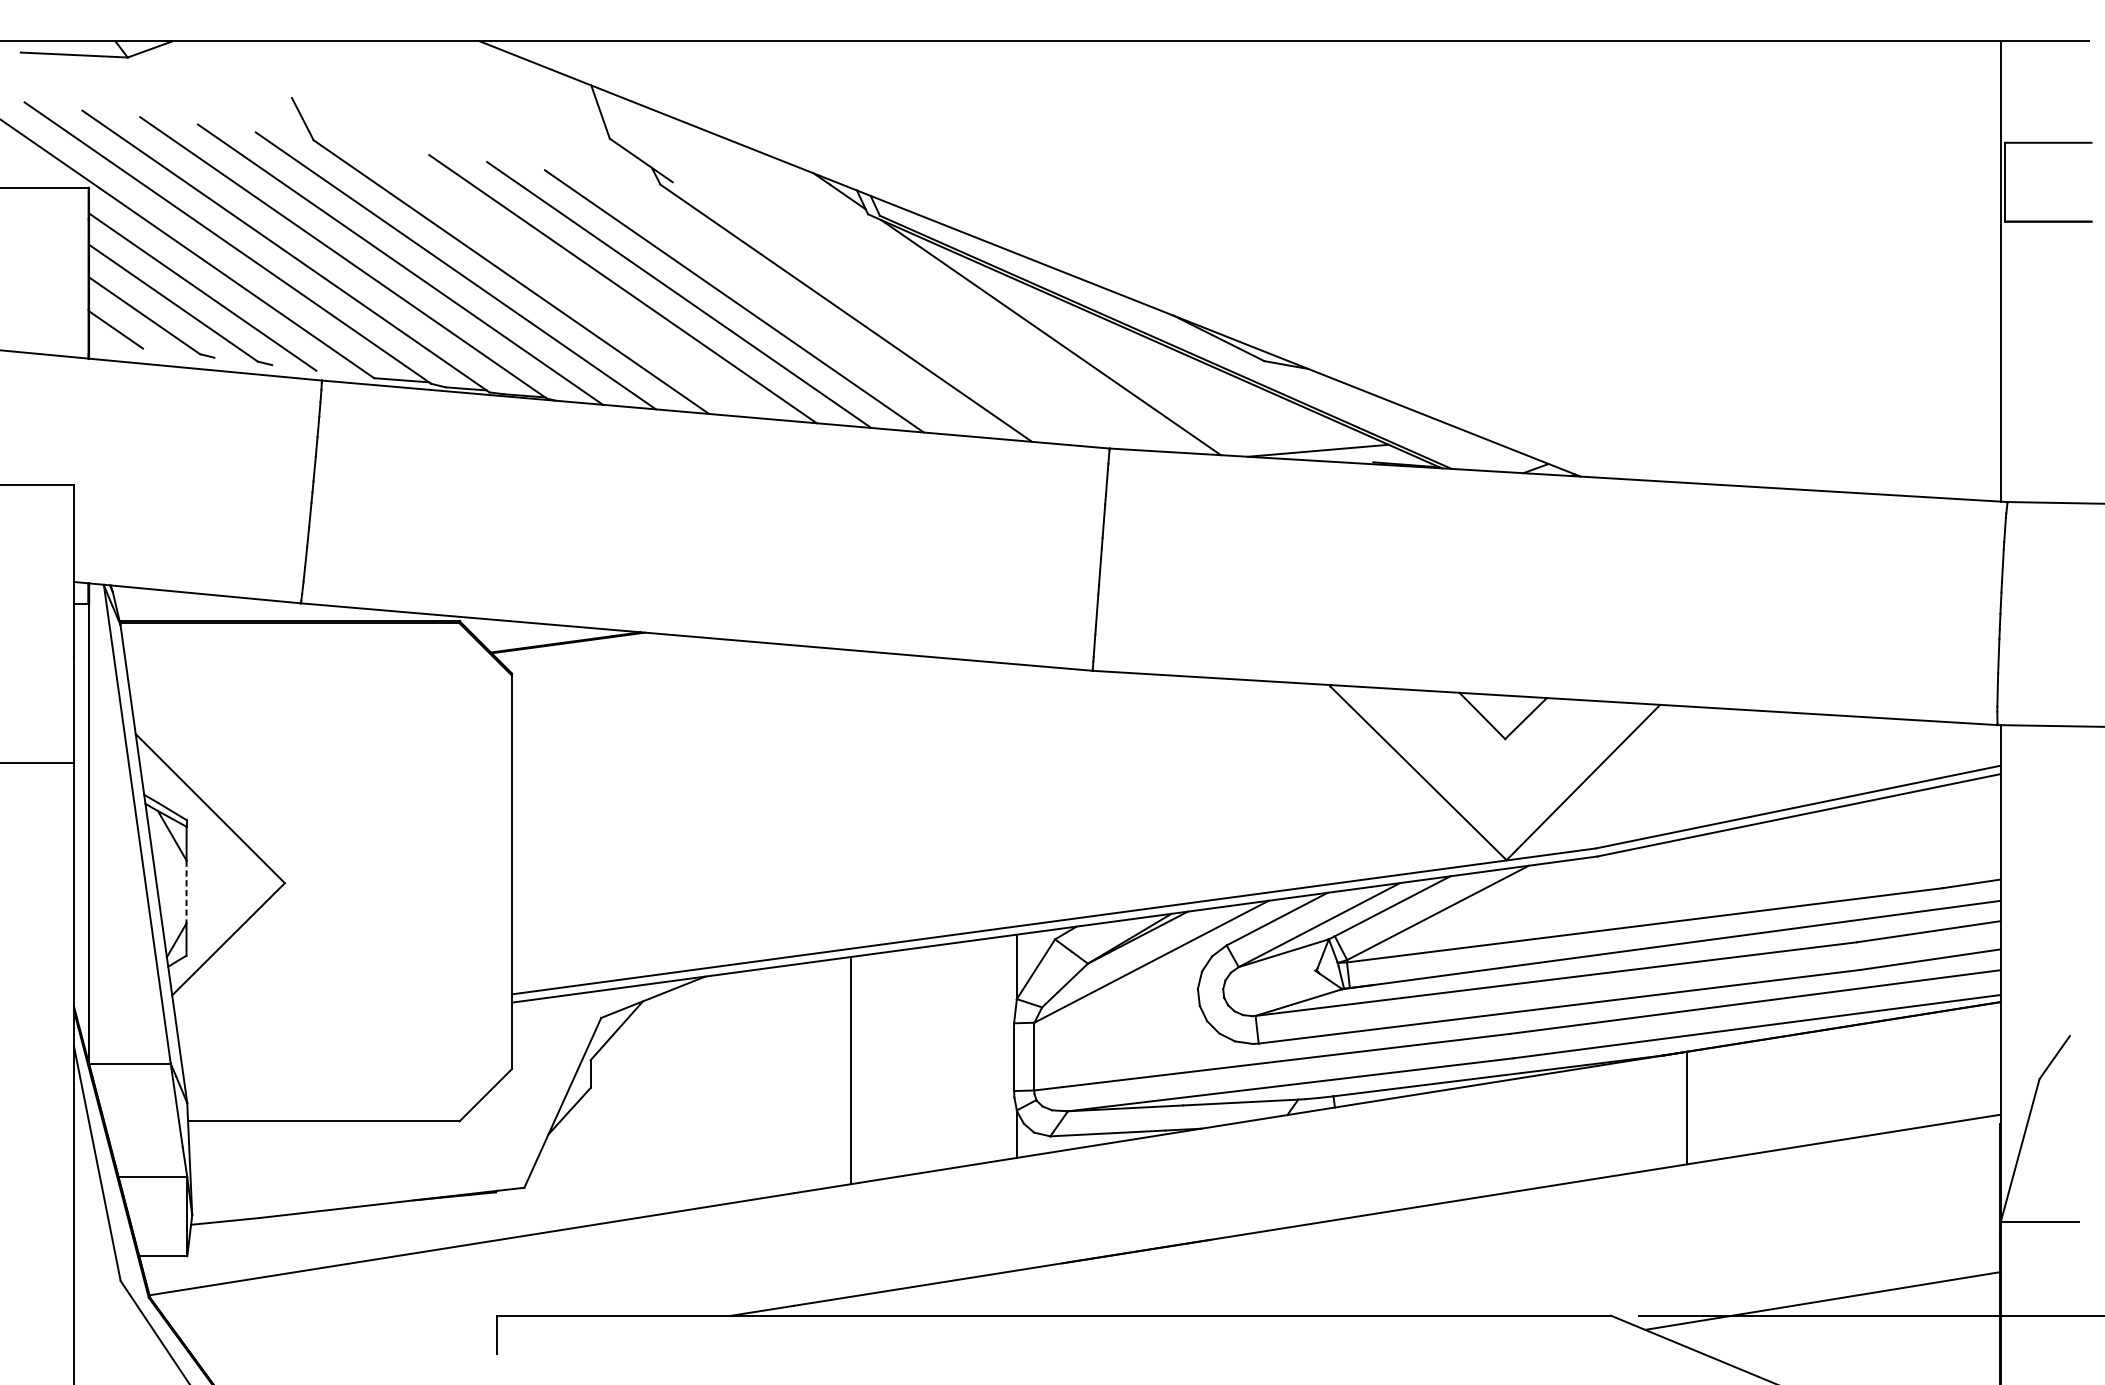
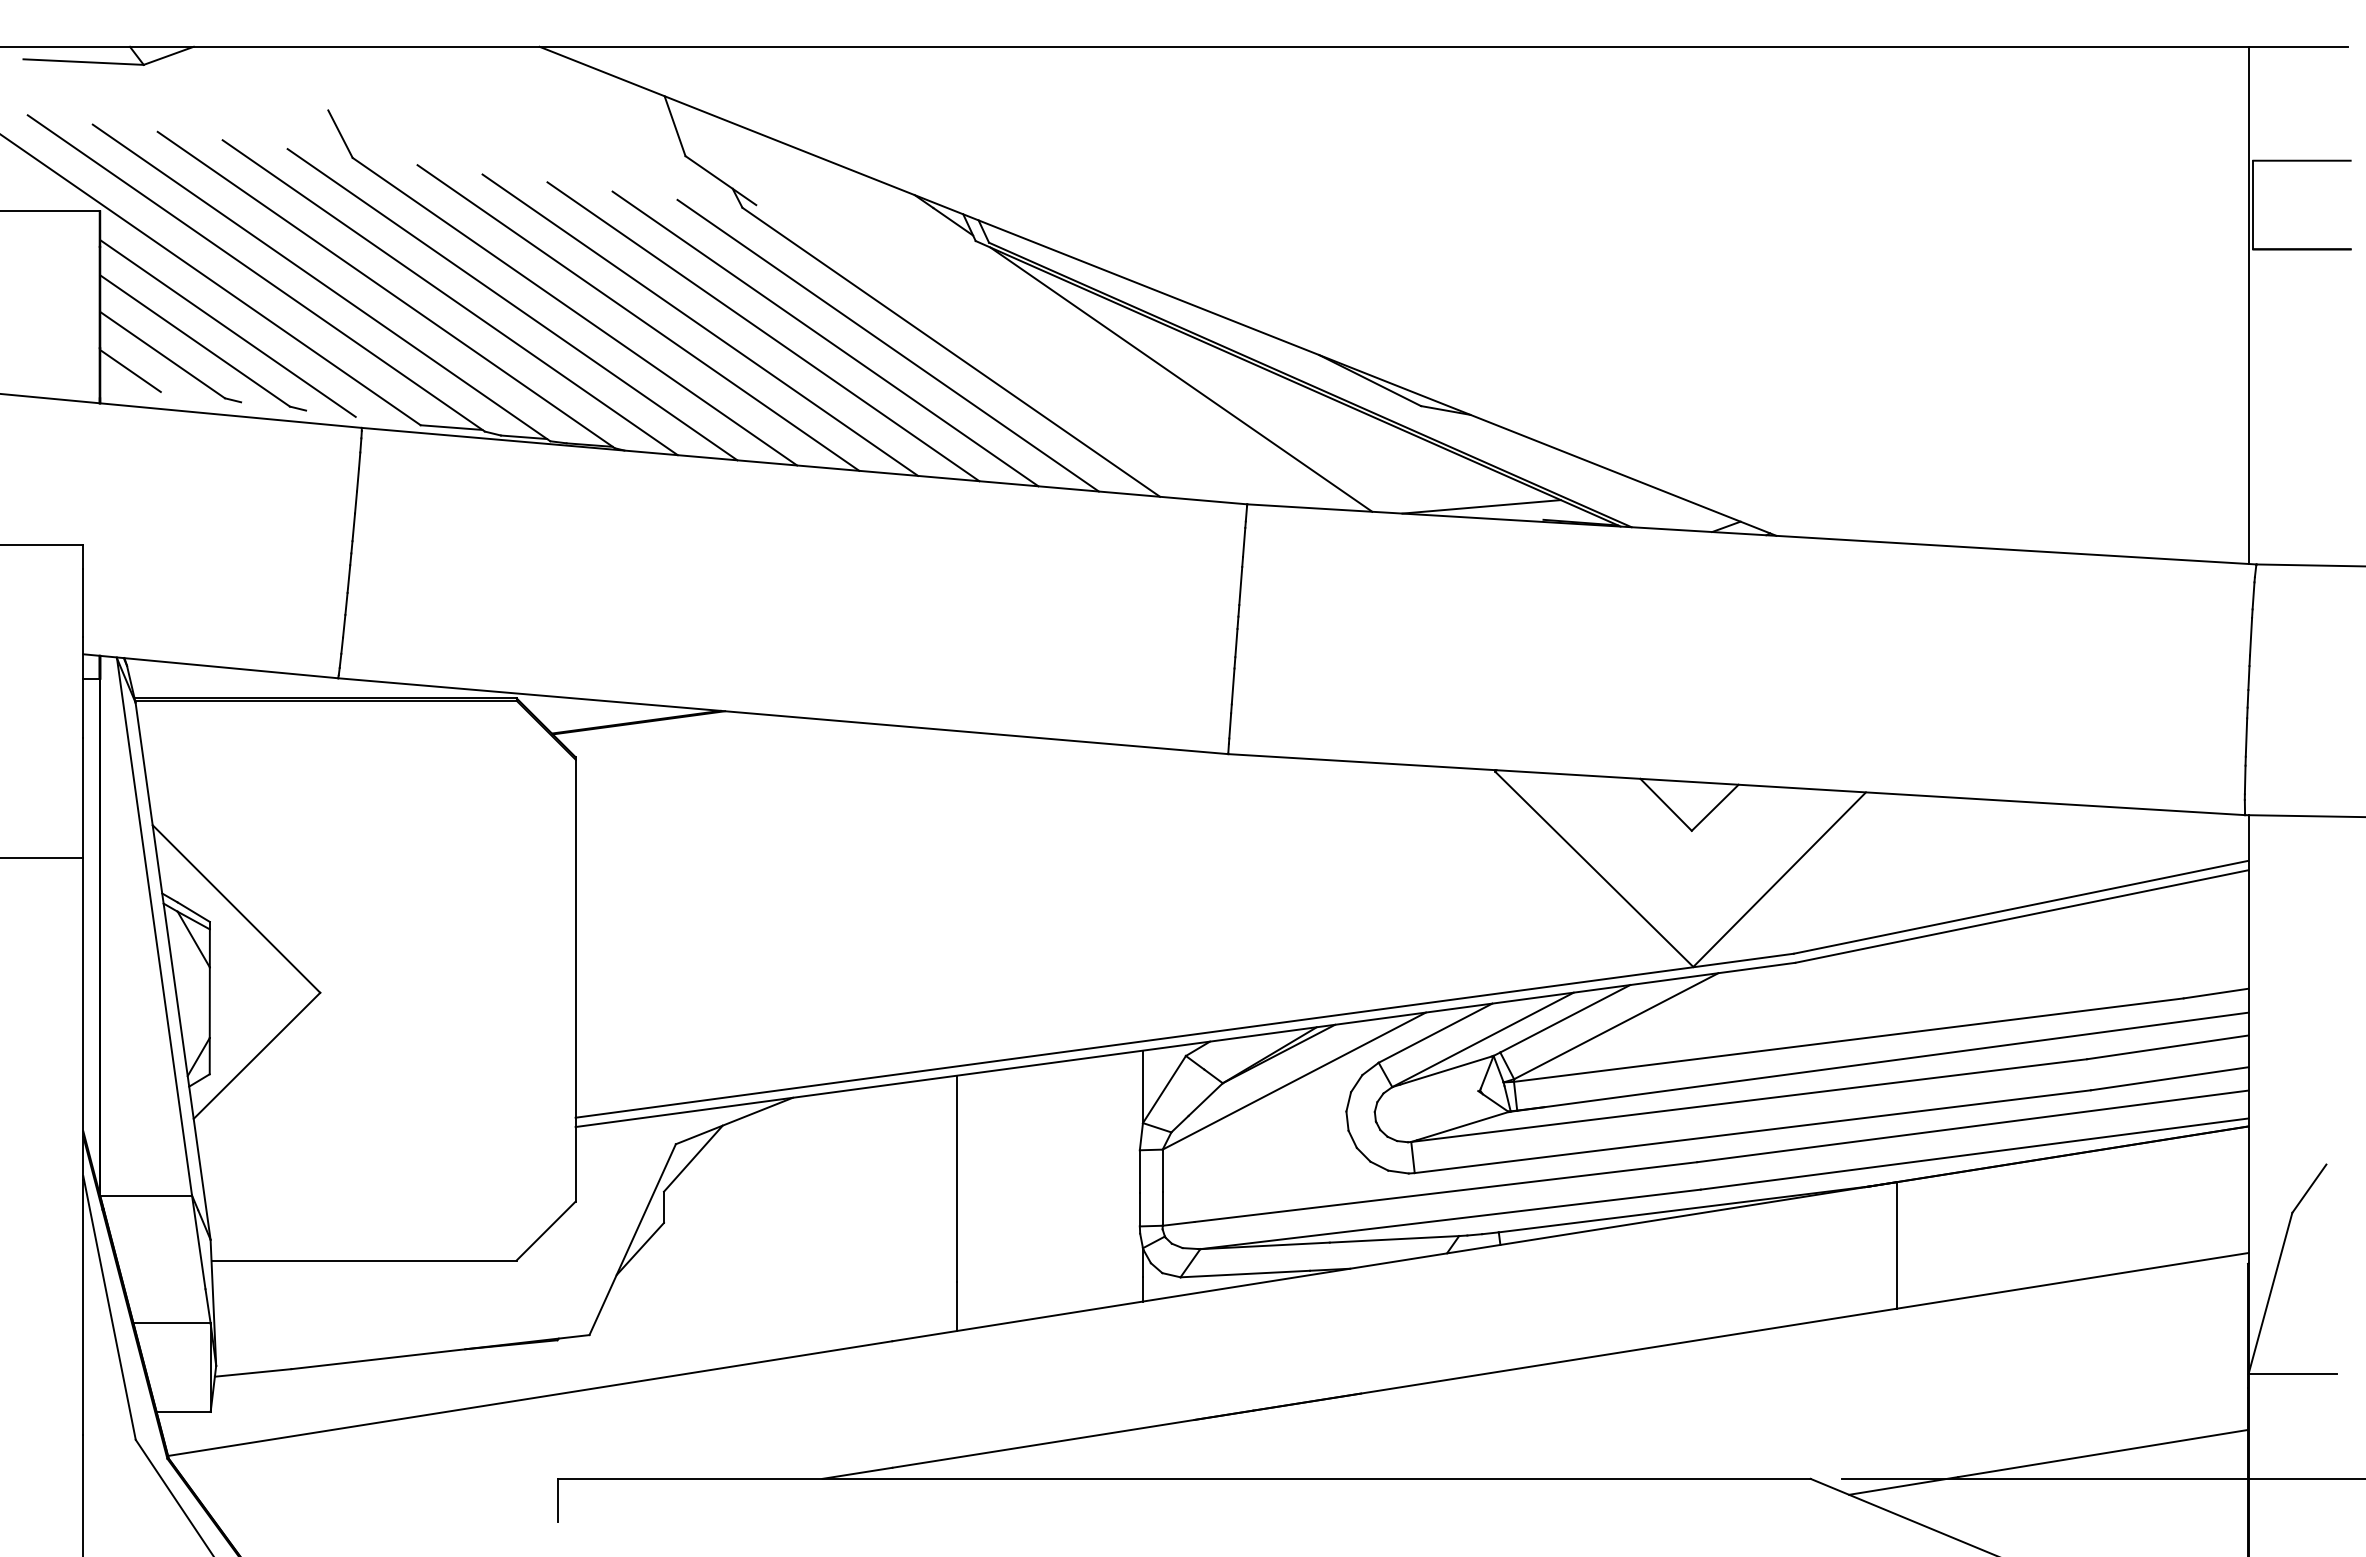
line: (568, 282) -> (638, 317), added
line: (789, 307) -> (887, 345), added
line: (186, 892) -> (209, 1003), dashed -> solid

